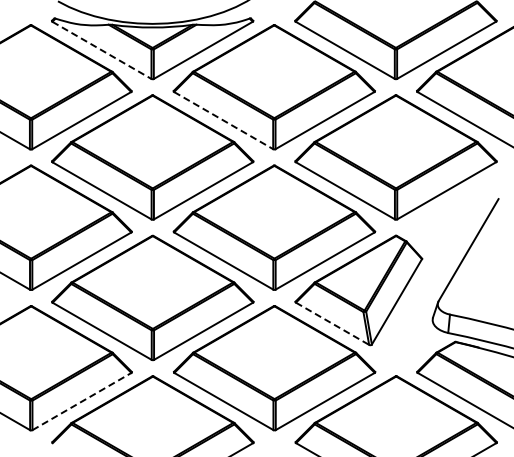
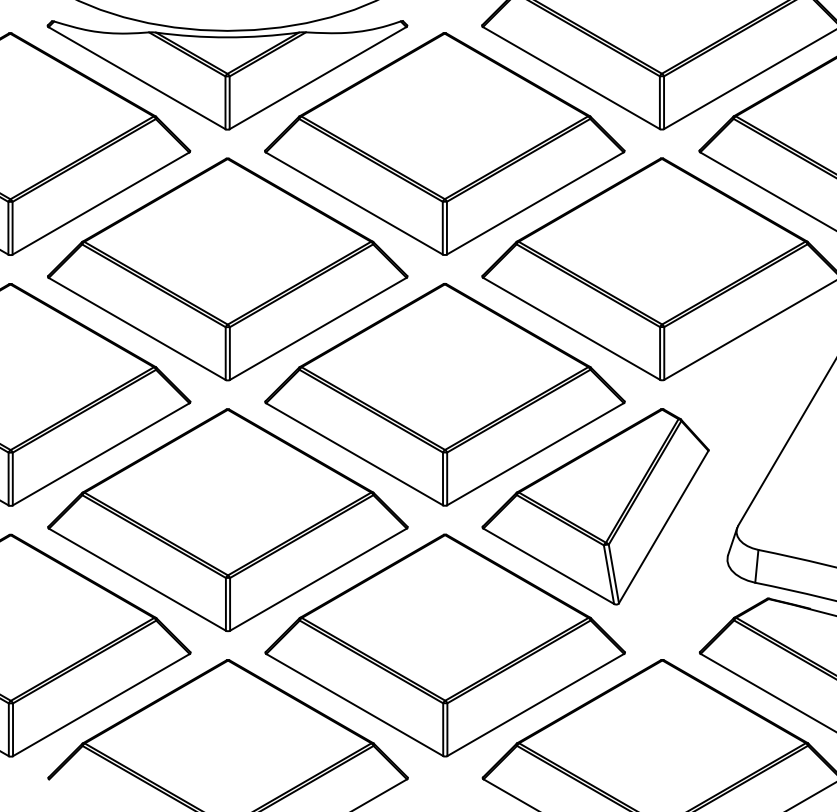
line: (102, 50) -> (138, 78), dashed -> solid
line: (224, 120) -> (355, 203), dashed -> solid
line: (332, 324) -> (548, 567), dashed -> solid
line: (82, 401) -> (102, 705), dashed -> solid

